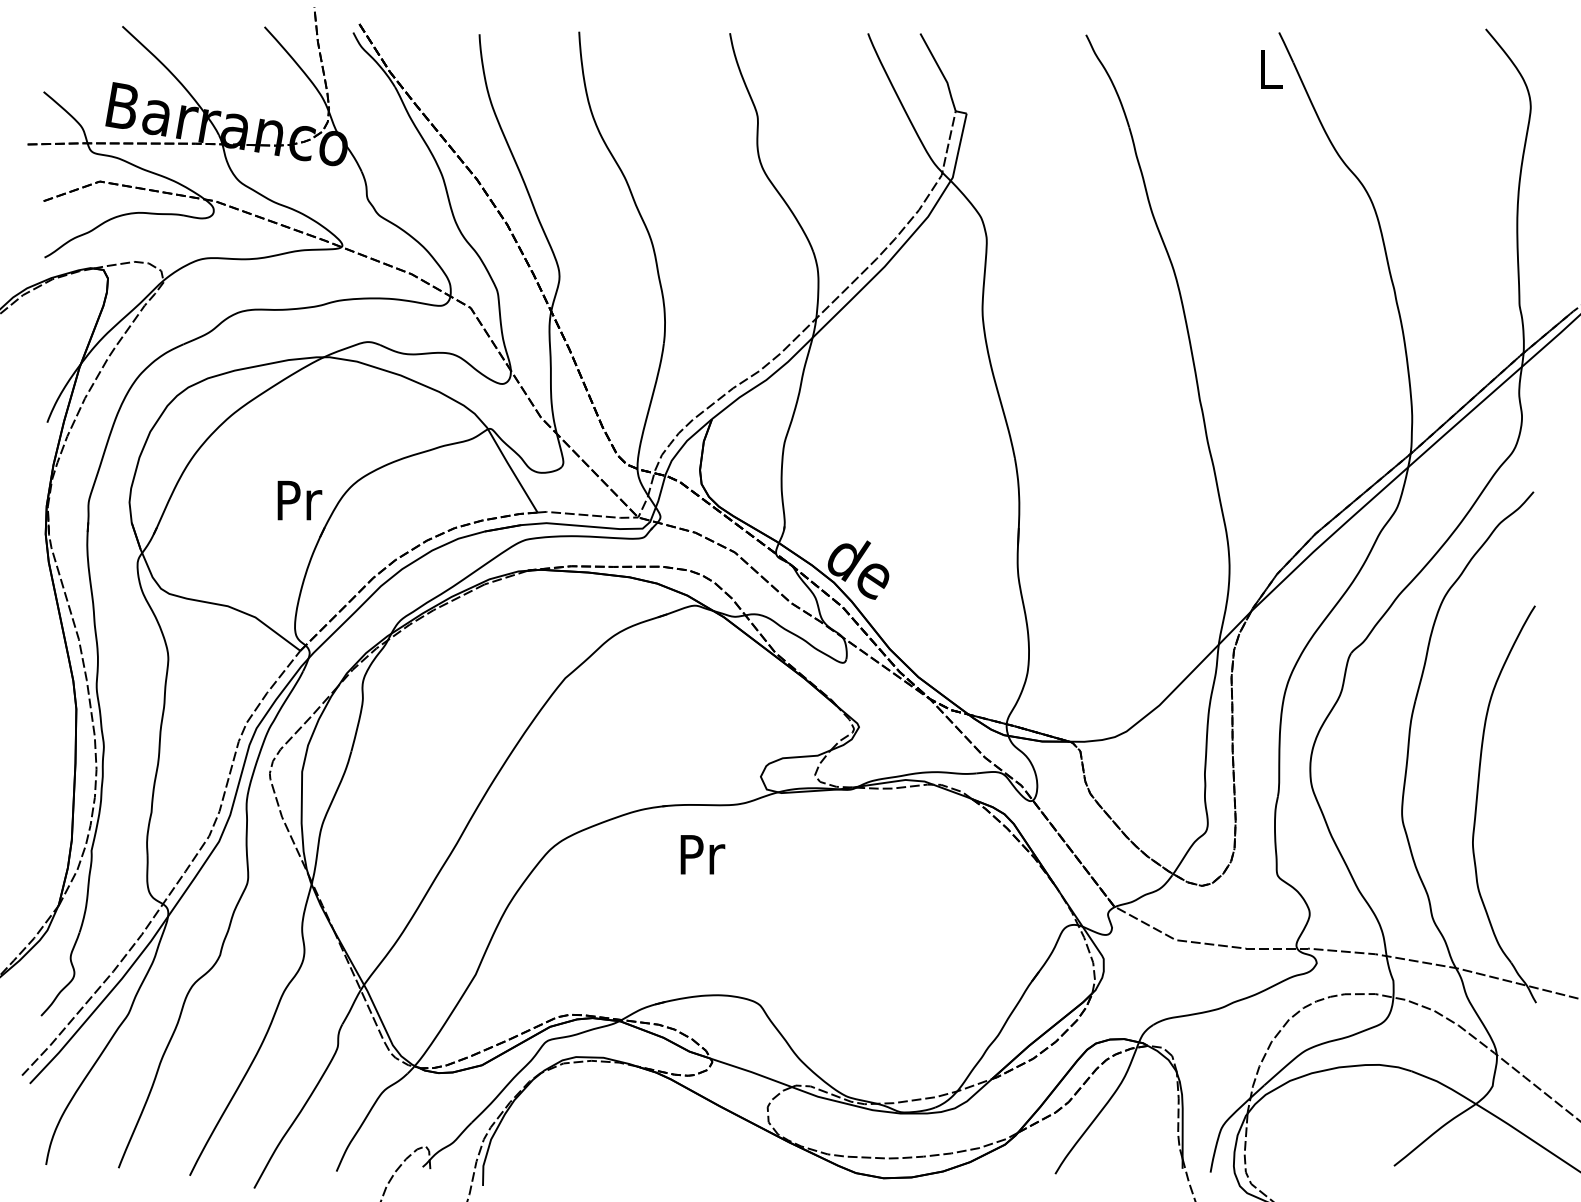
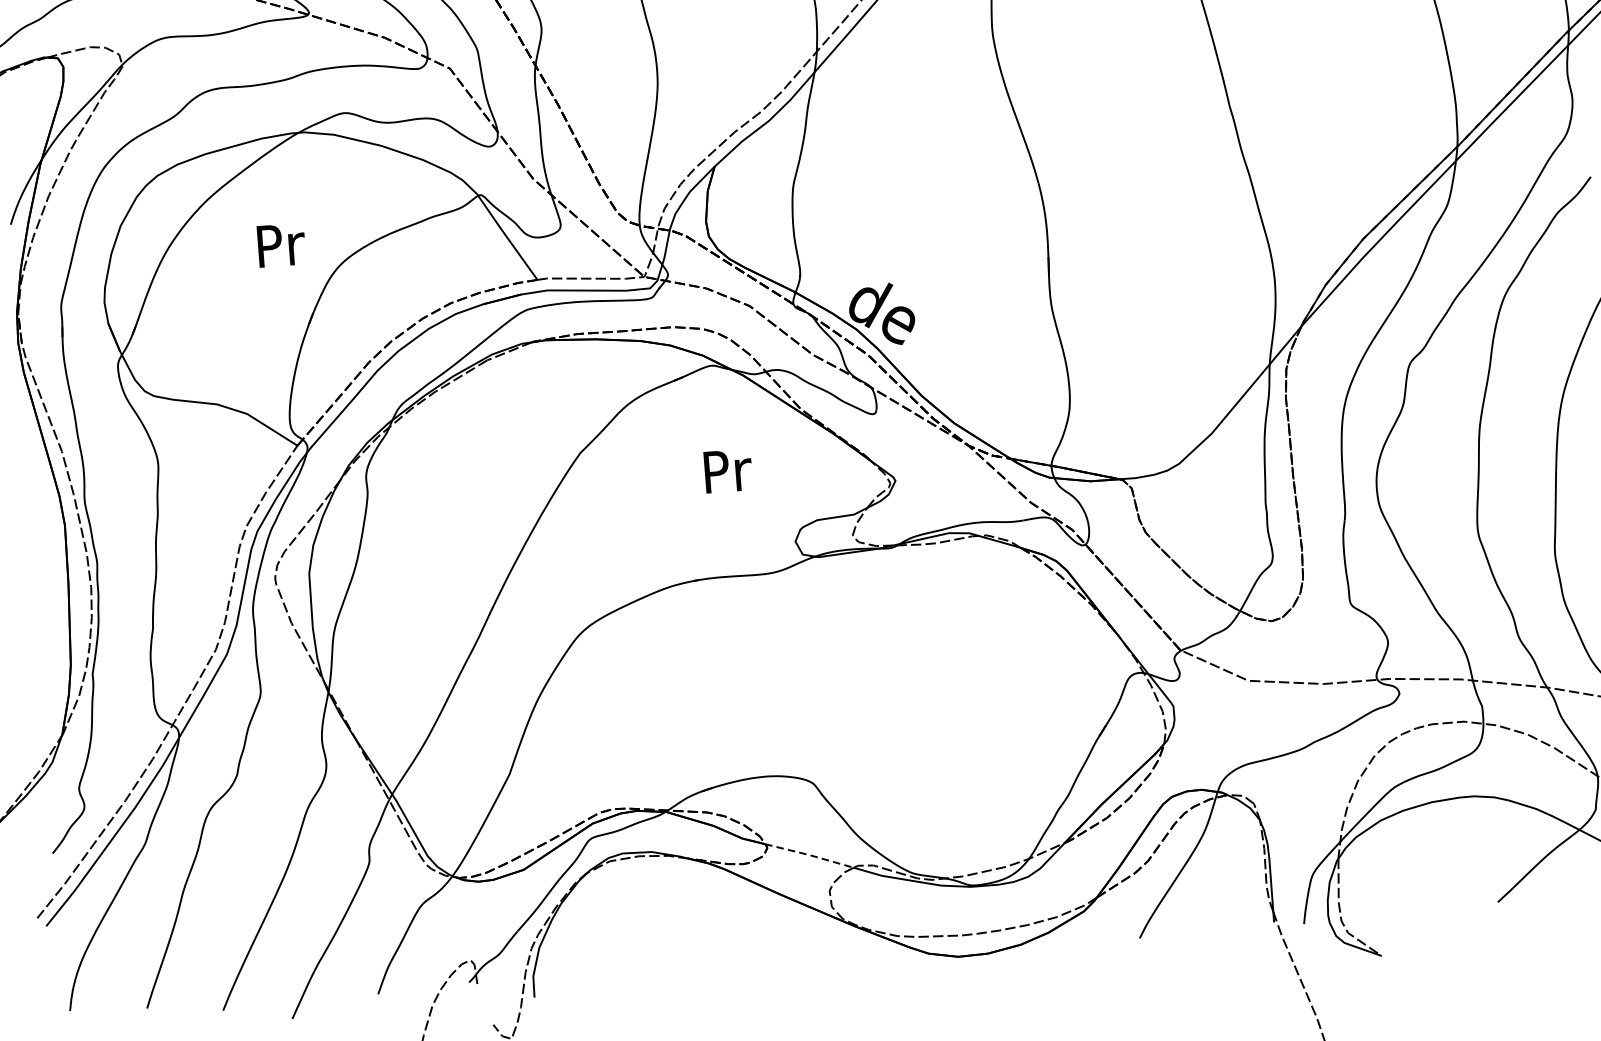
text: (299, 500) -> (281, 245), moved
text: (702, 854) -> (727, 470), moved
line: (751, 1072) -> (809, 855), solid -> dashed

